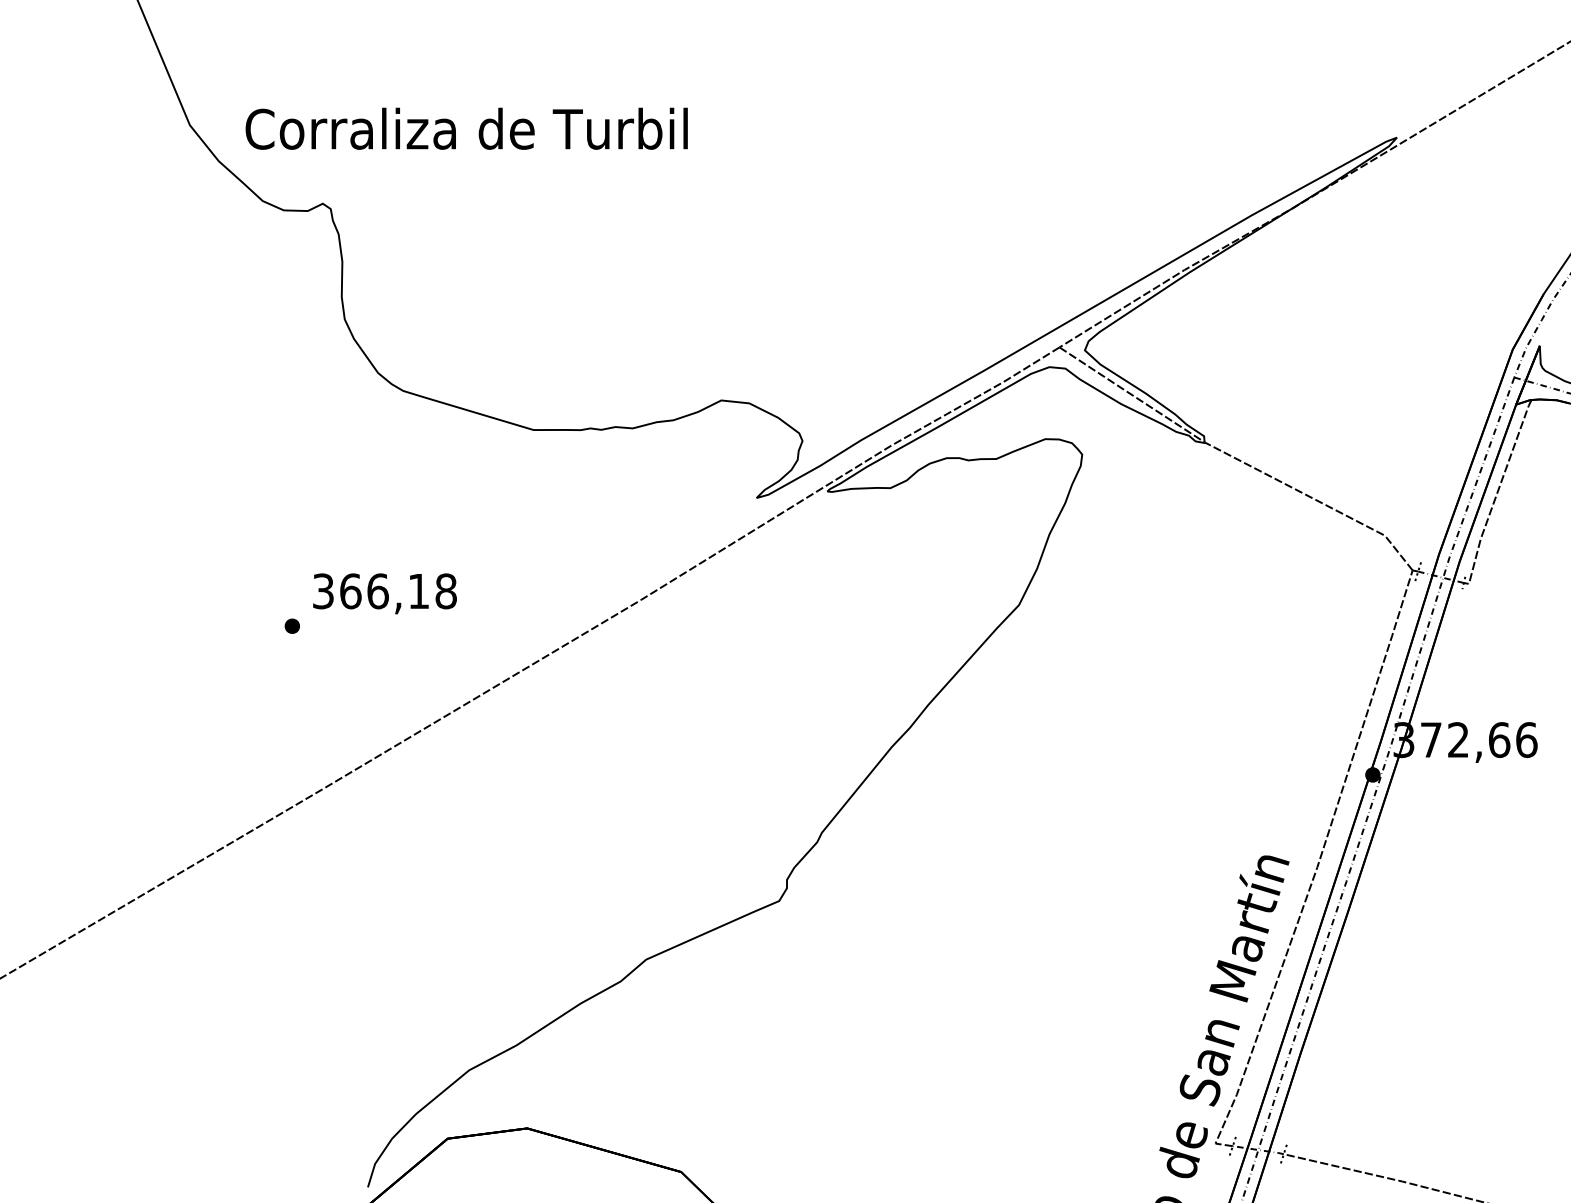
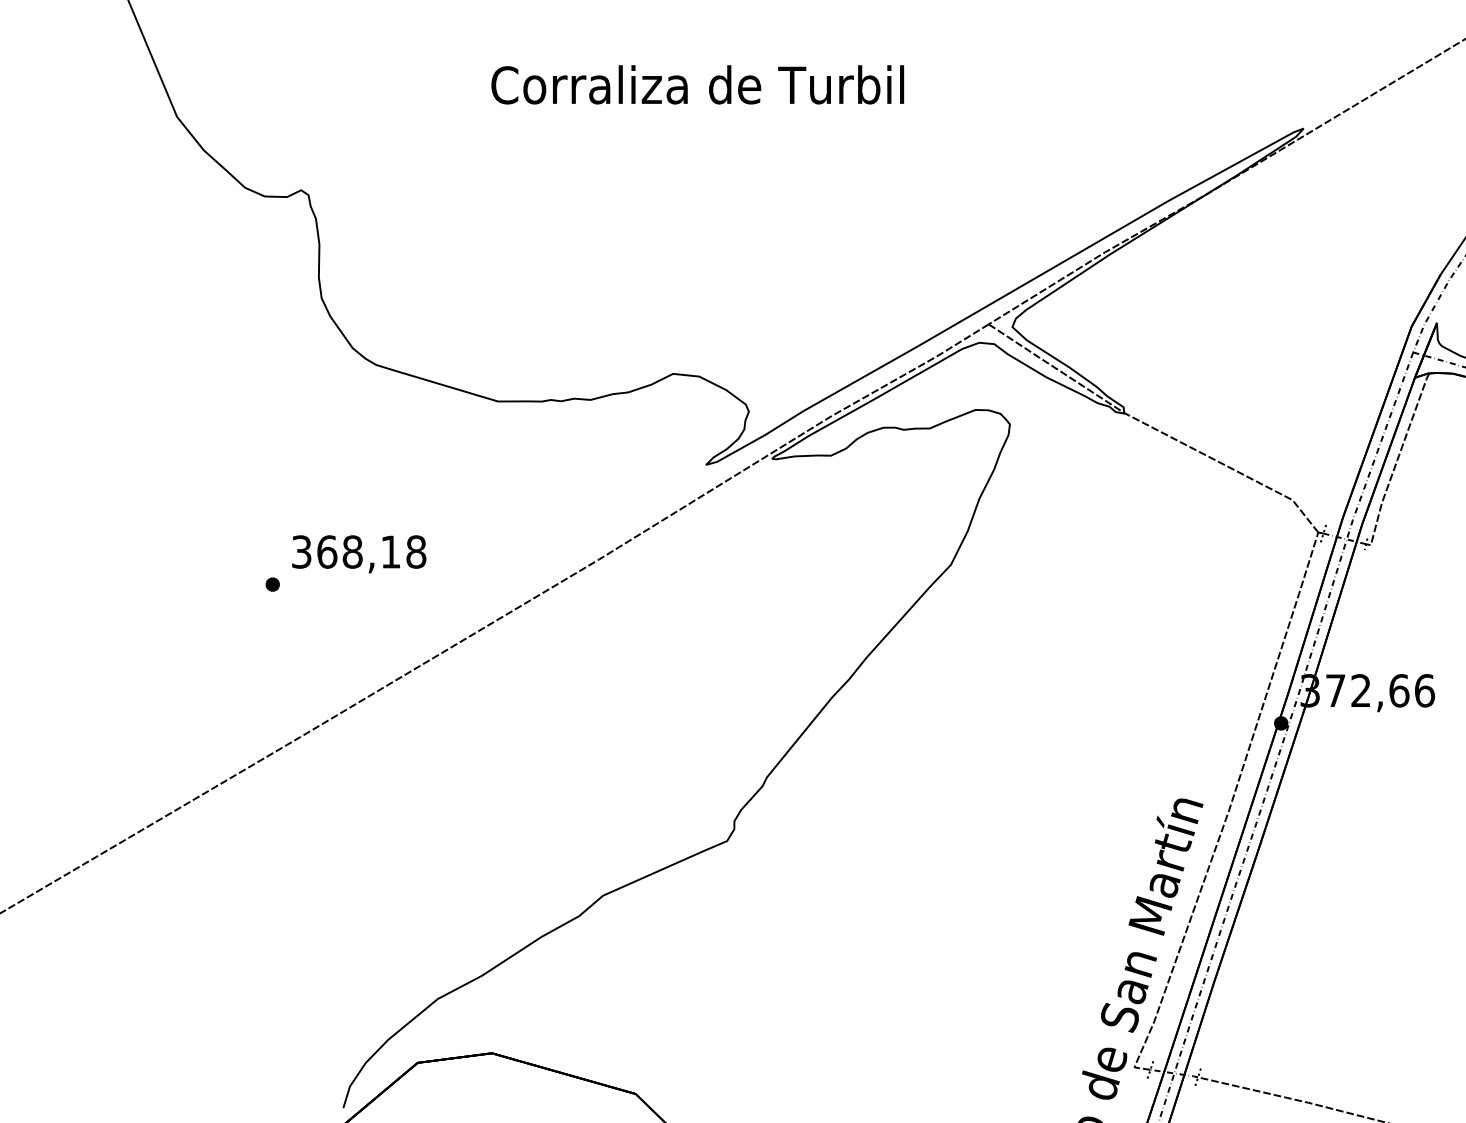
text: (466, 128) -> (697, 84), moved
text: (377, 591) -> (352, 552), 366,18 -> 368,18

